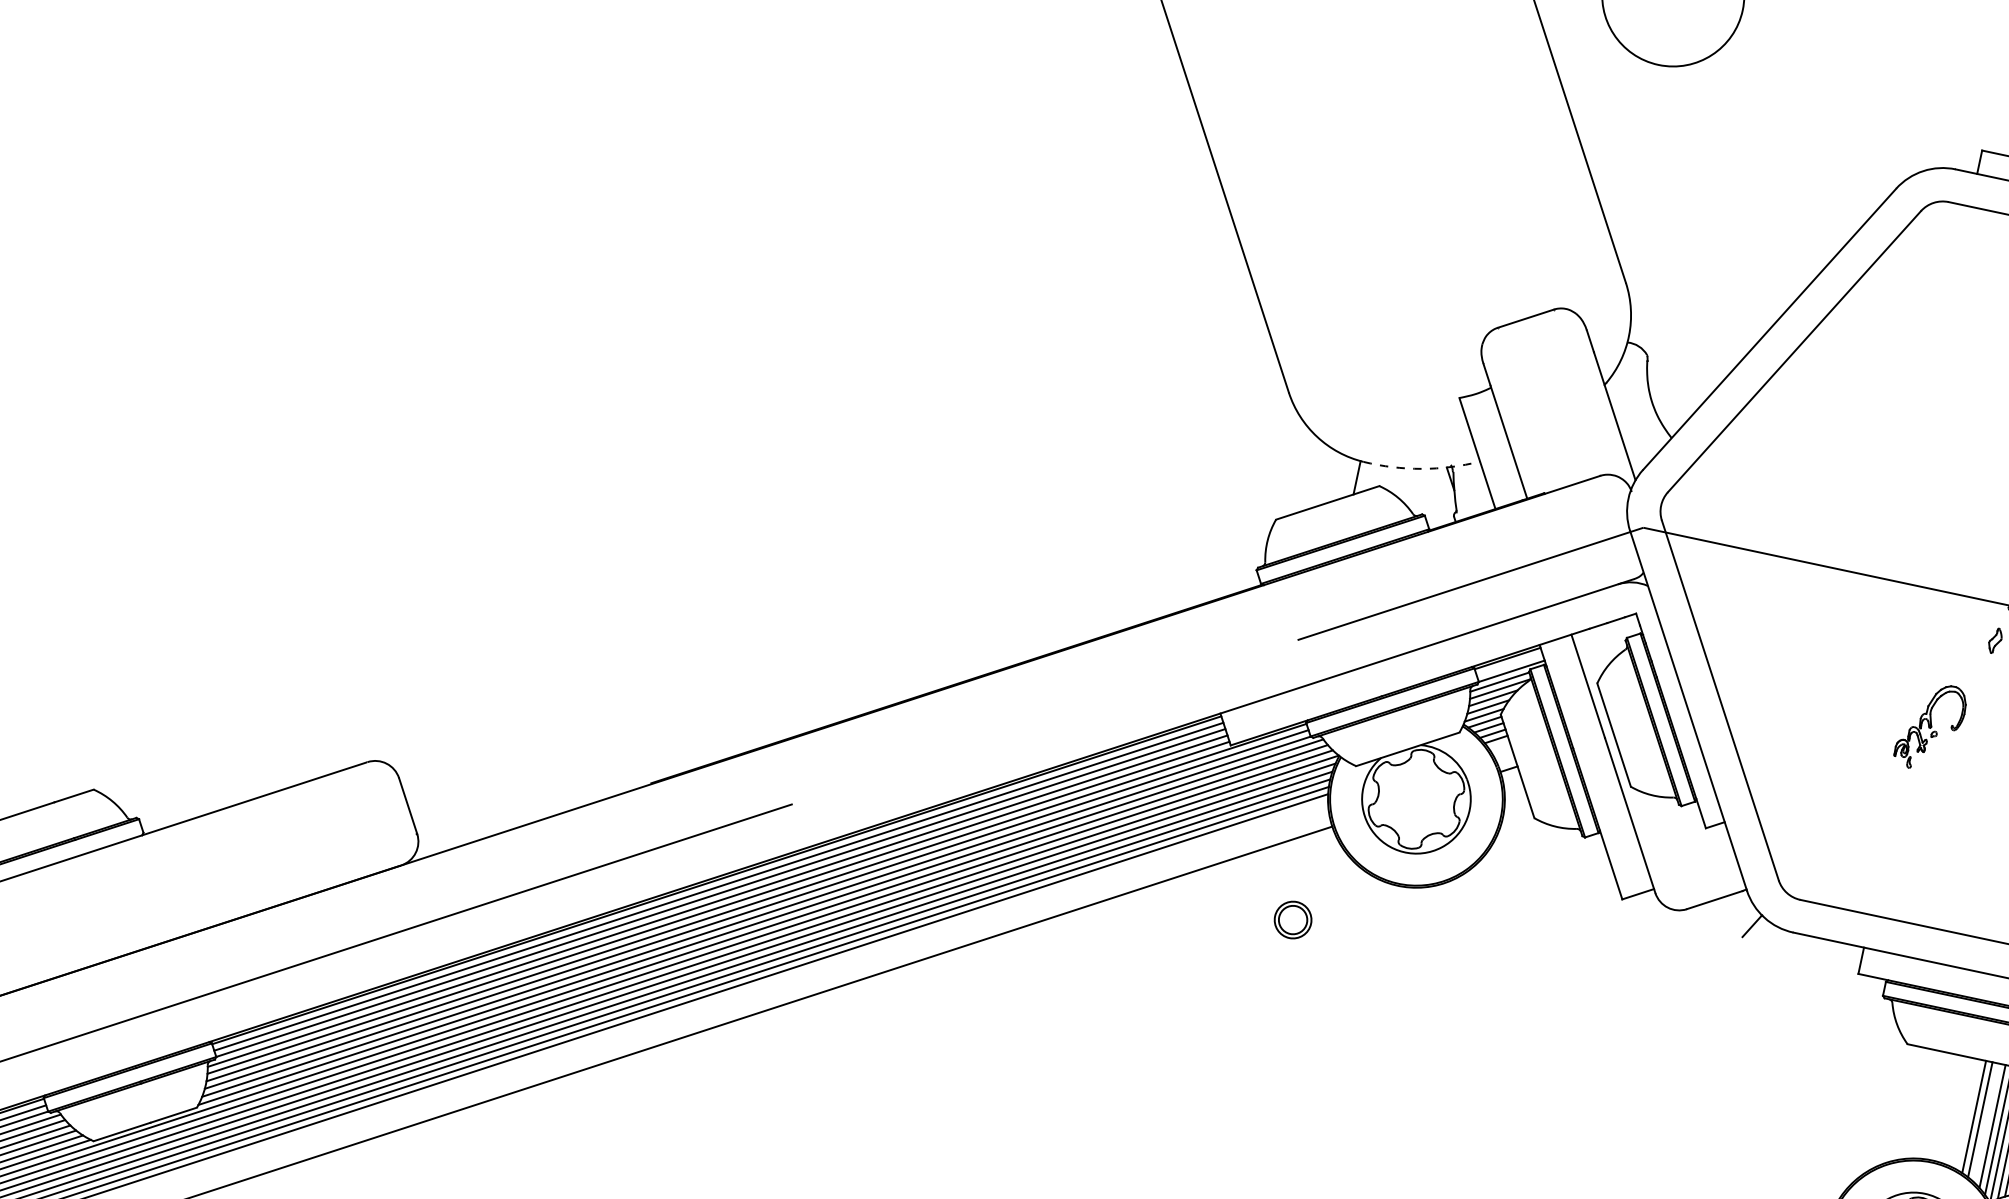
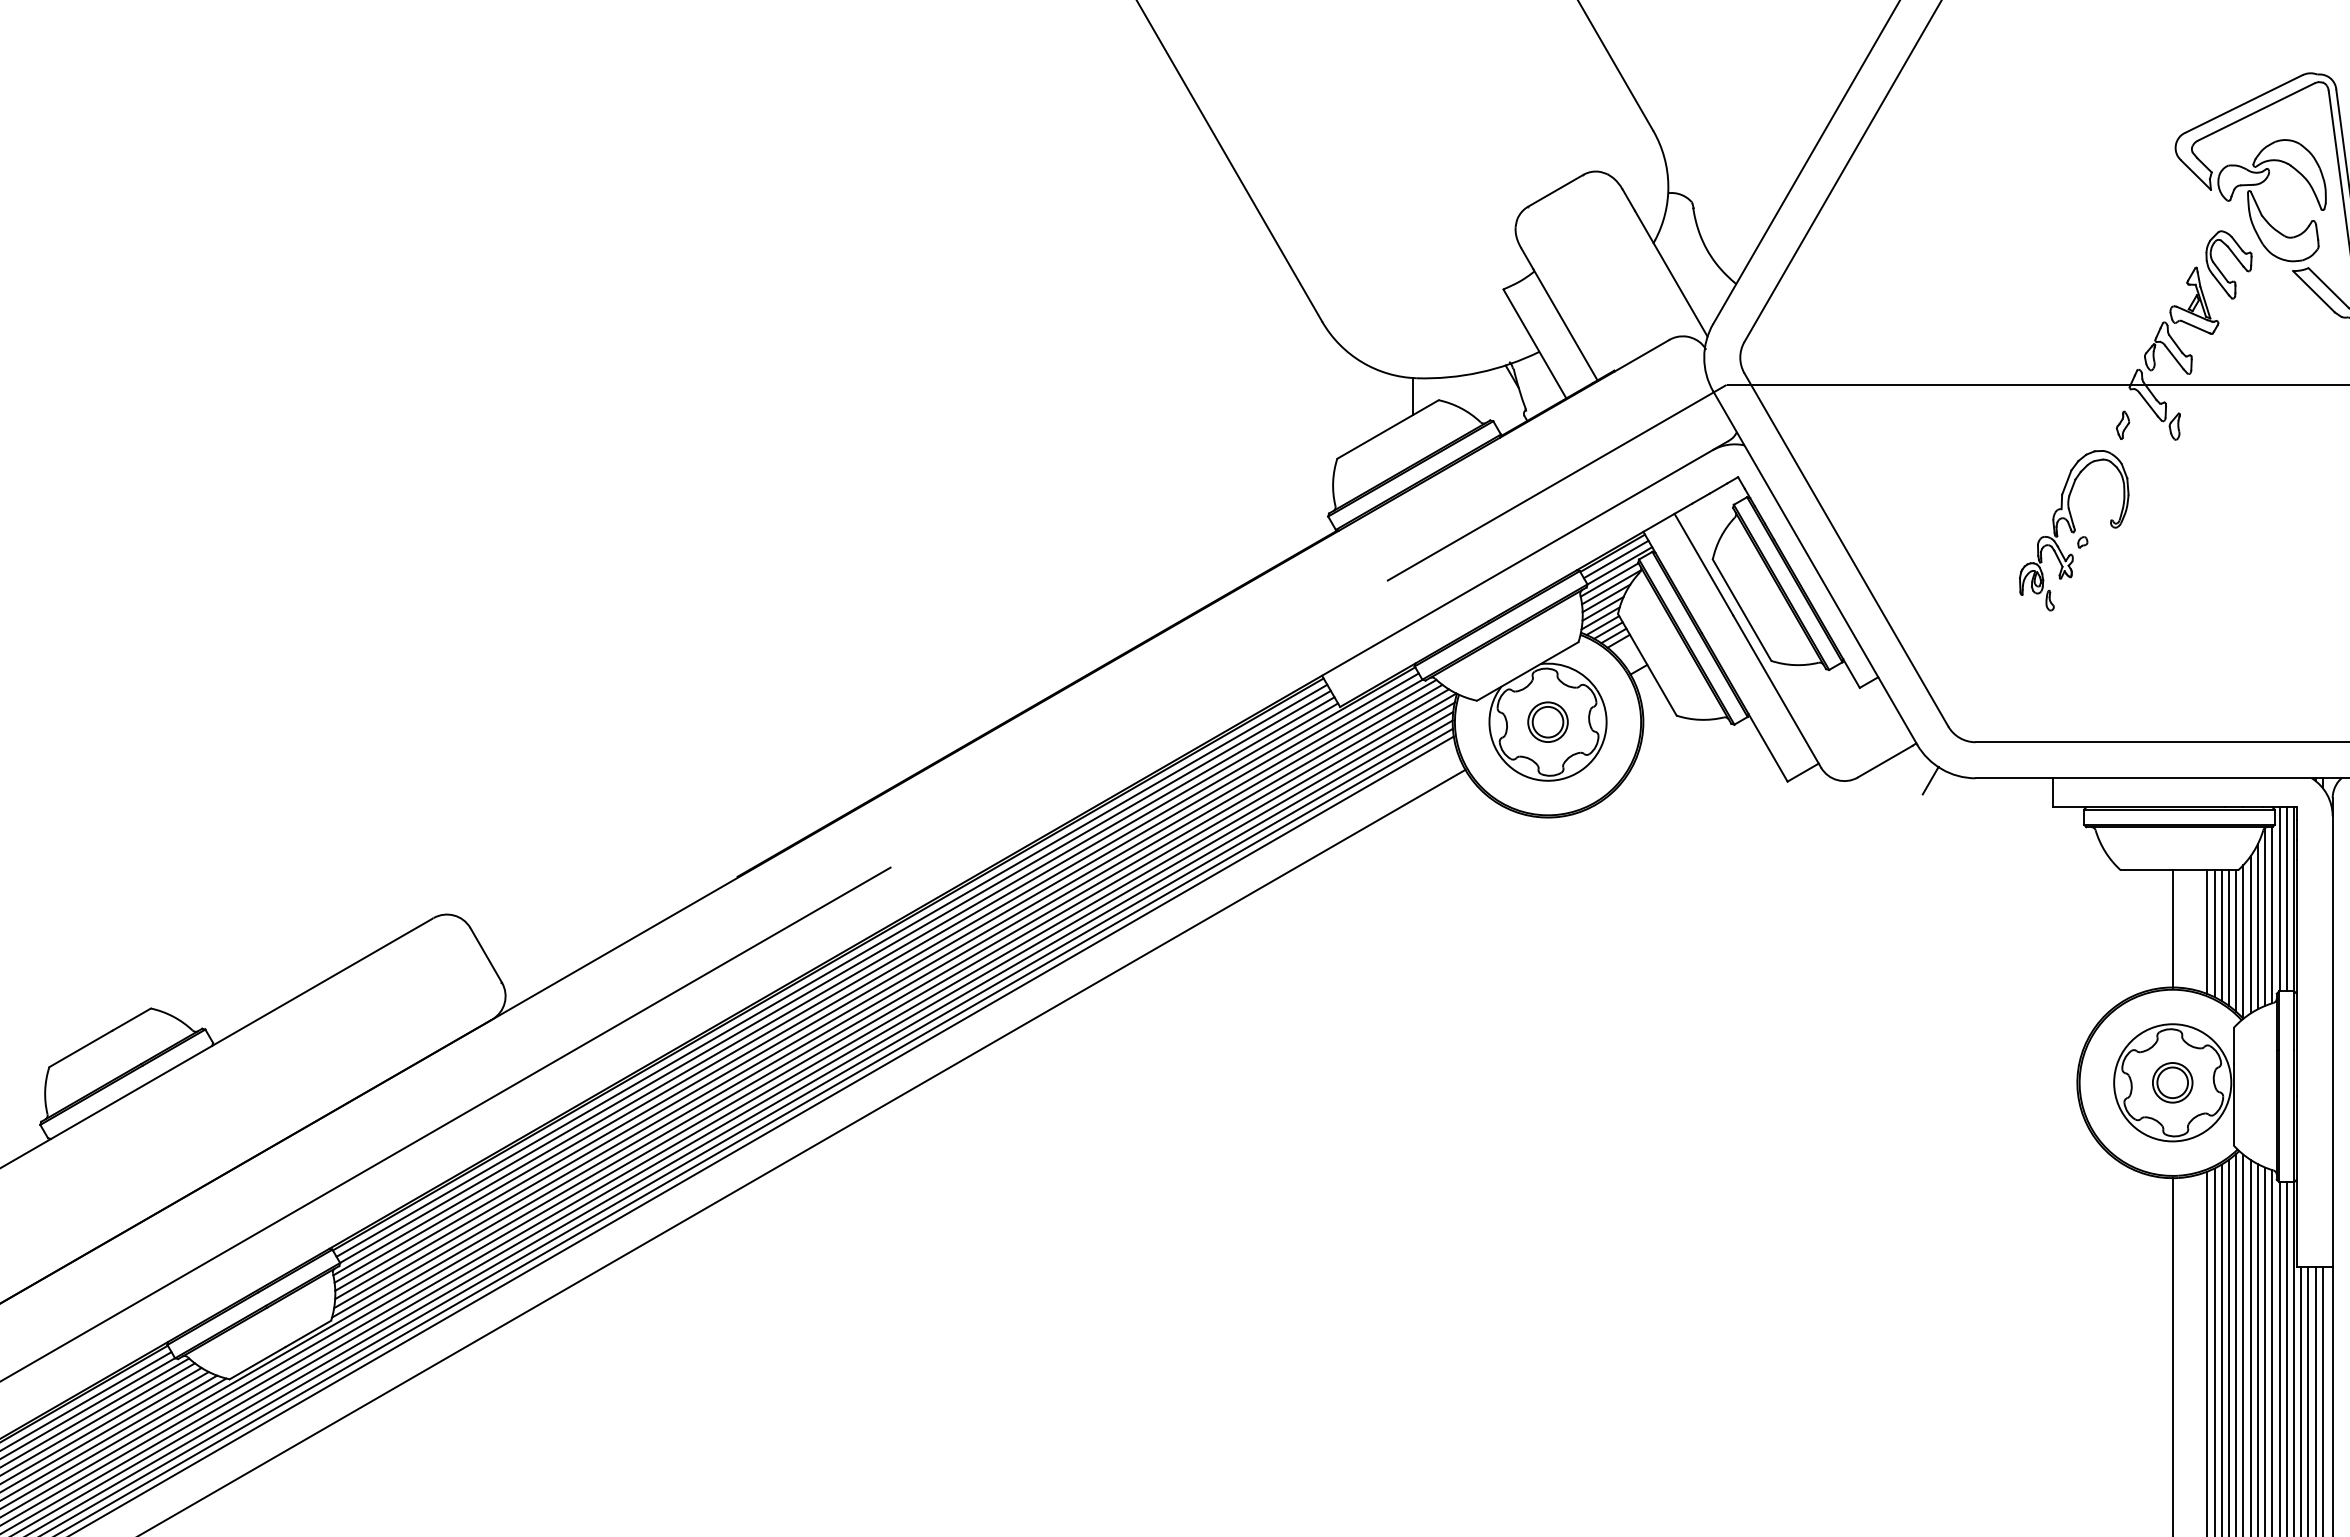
arc: (1421, 468) -> (1479, 372), dashed -> solid
line: (1509, 664) -> (1615, 559), added
part: (1931, 726) -> (2074, 530), size x1.67
part: (1292, 919) -> (1547, 721), moved
line: (1943, 1106) -> (2172, 928), added
line: (1986, 1122) -> (2221, 935), added

